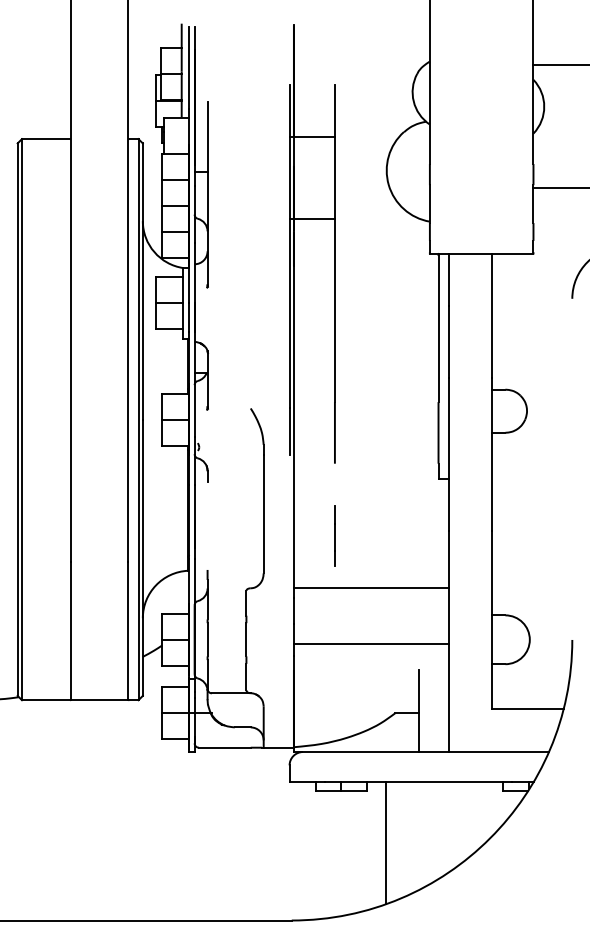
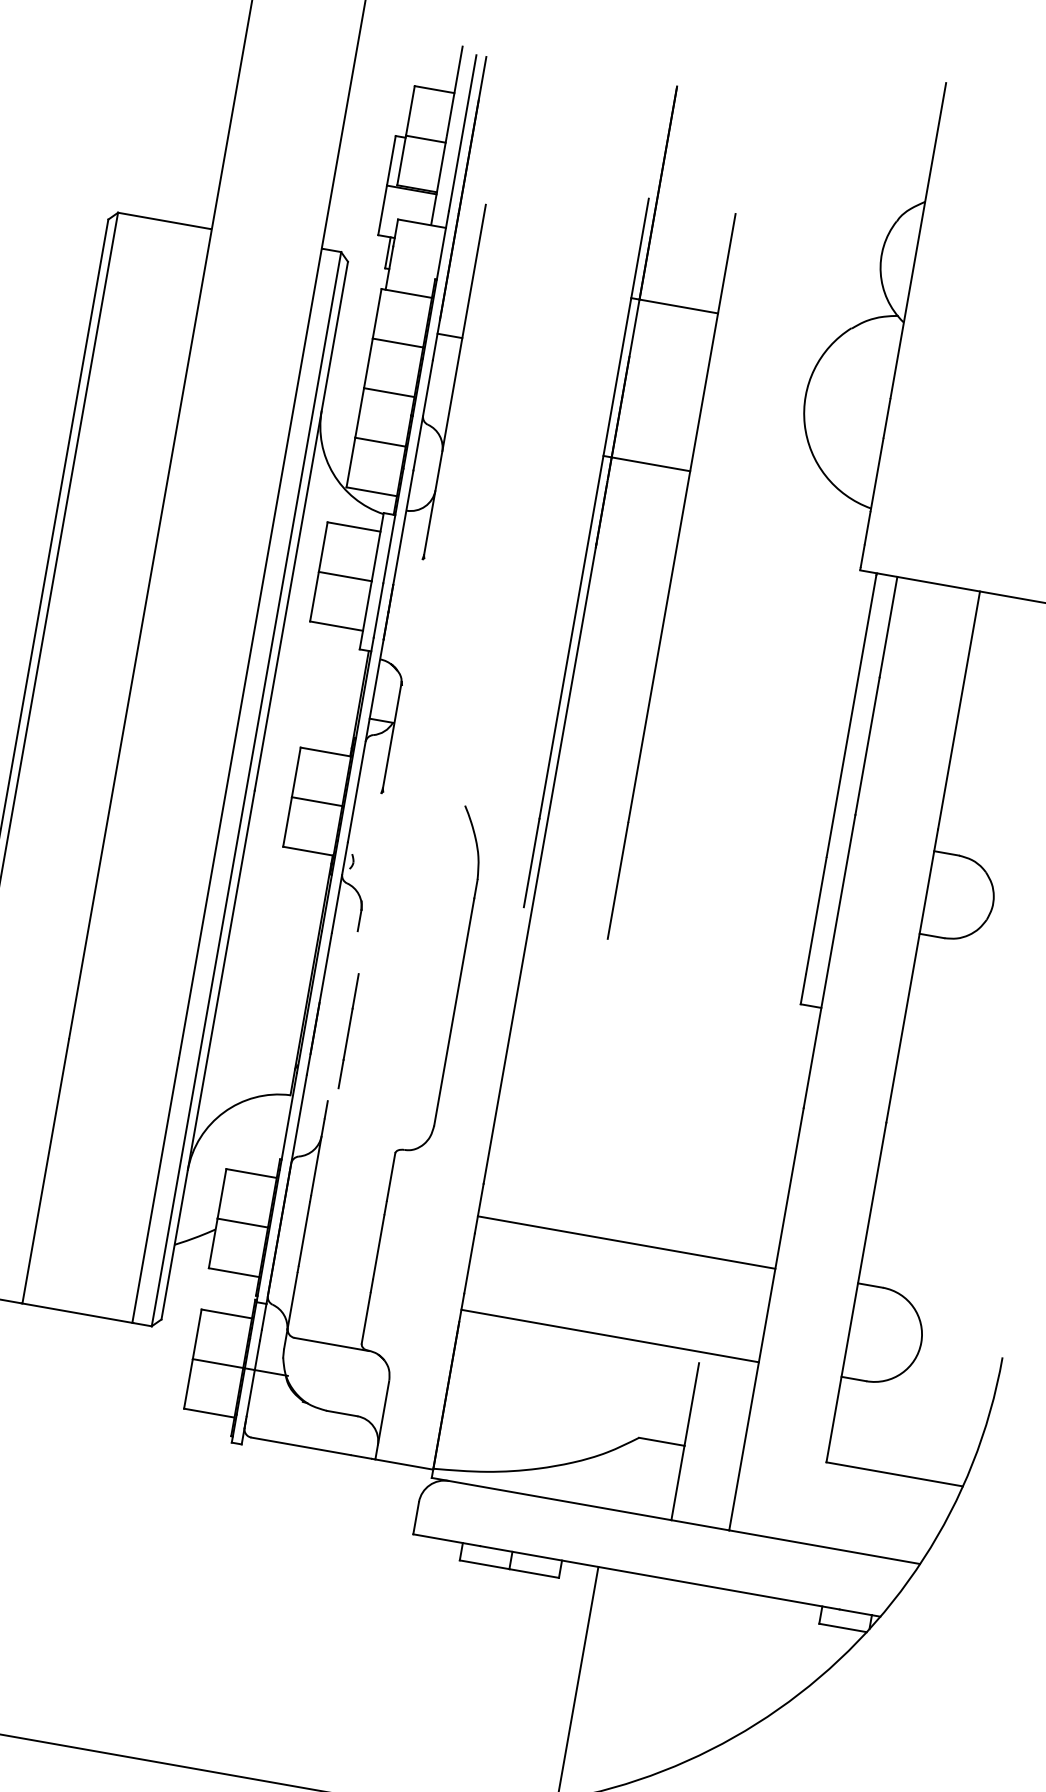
line: (334, 535) -> (348, 1029), moved
line: (371, 588) -> (626, 1242), moved
line: (371, 644) -> (609, 1336), moved

